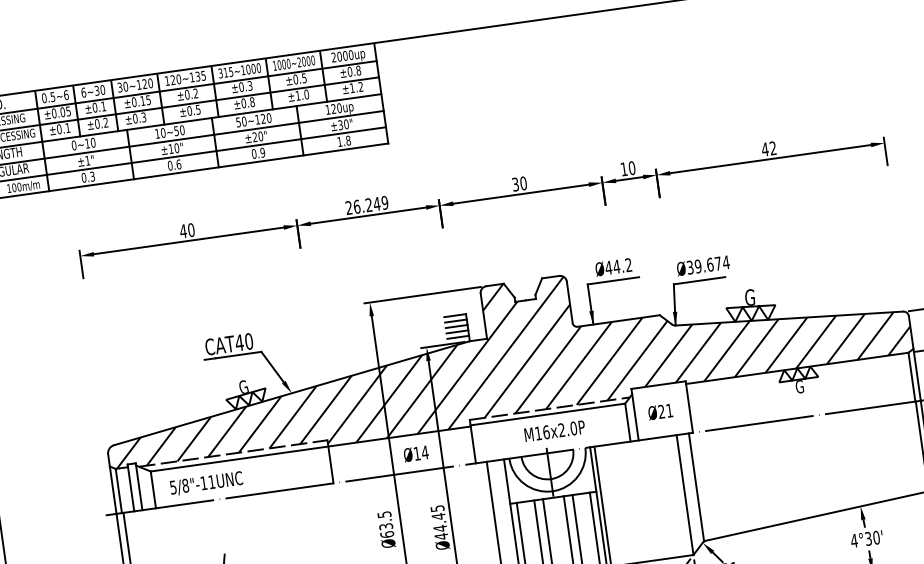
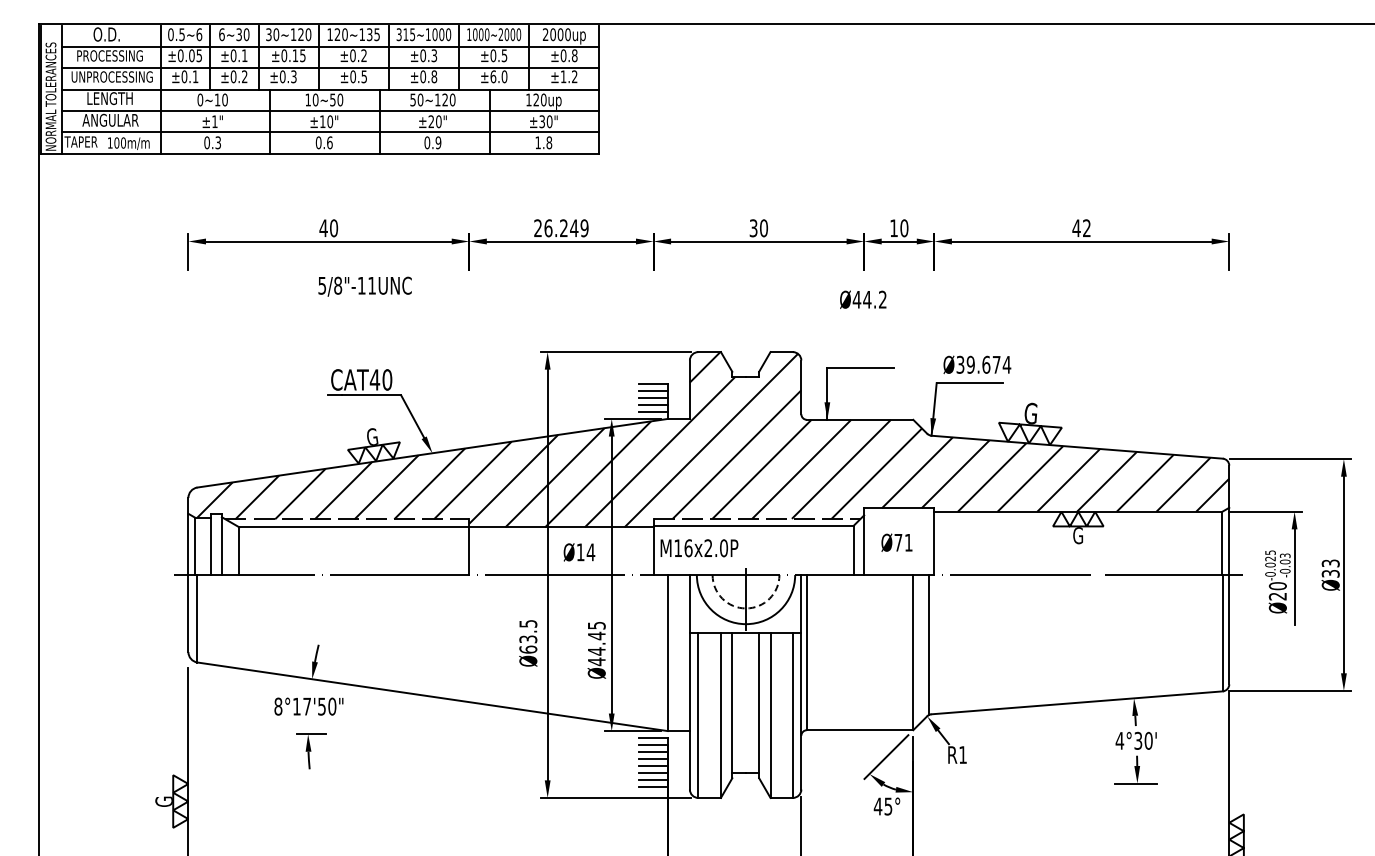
text: (298, 95) -> (493, 76), ±1.0 -> ±6.0
text: (613, 267) -> (863, 299), moved
text: (661, 411) -> (898, 542), Ø21 -> Ø71
text: (554, 431) -> (699, 548), moved
arc: (551, 479) -> (746, 608), solid -> dashed
text: (206, 483) -> (364, 286), moved

